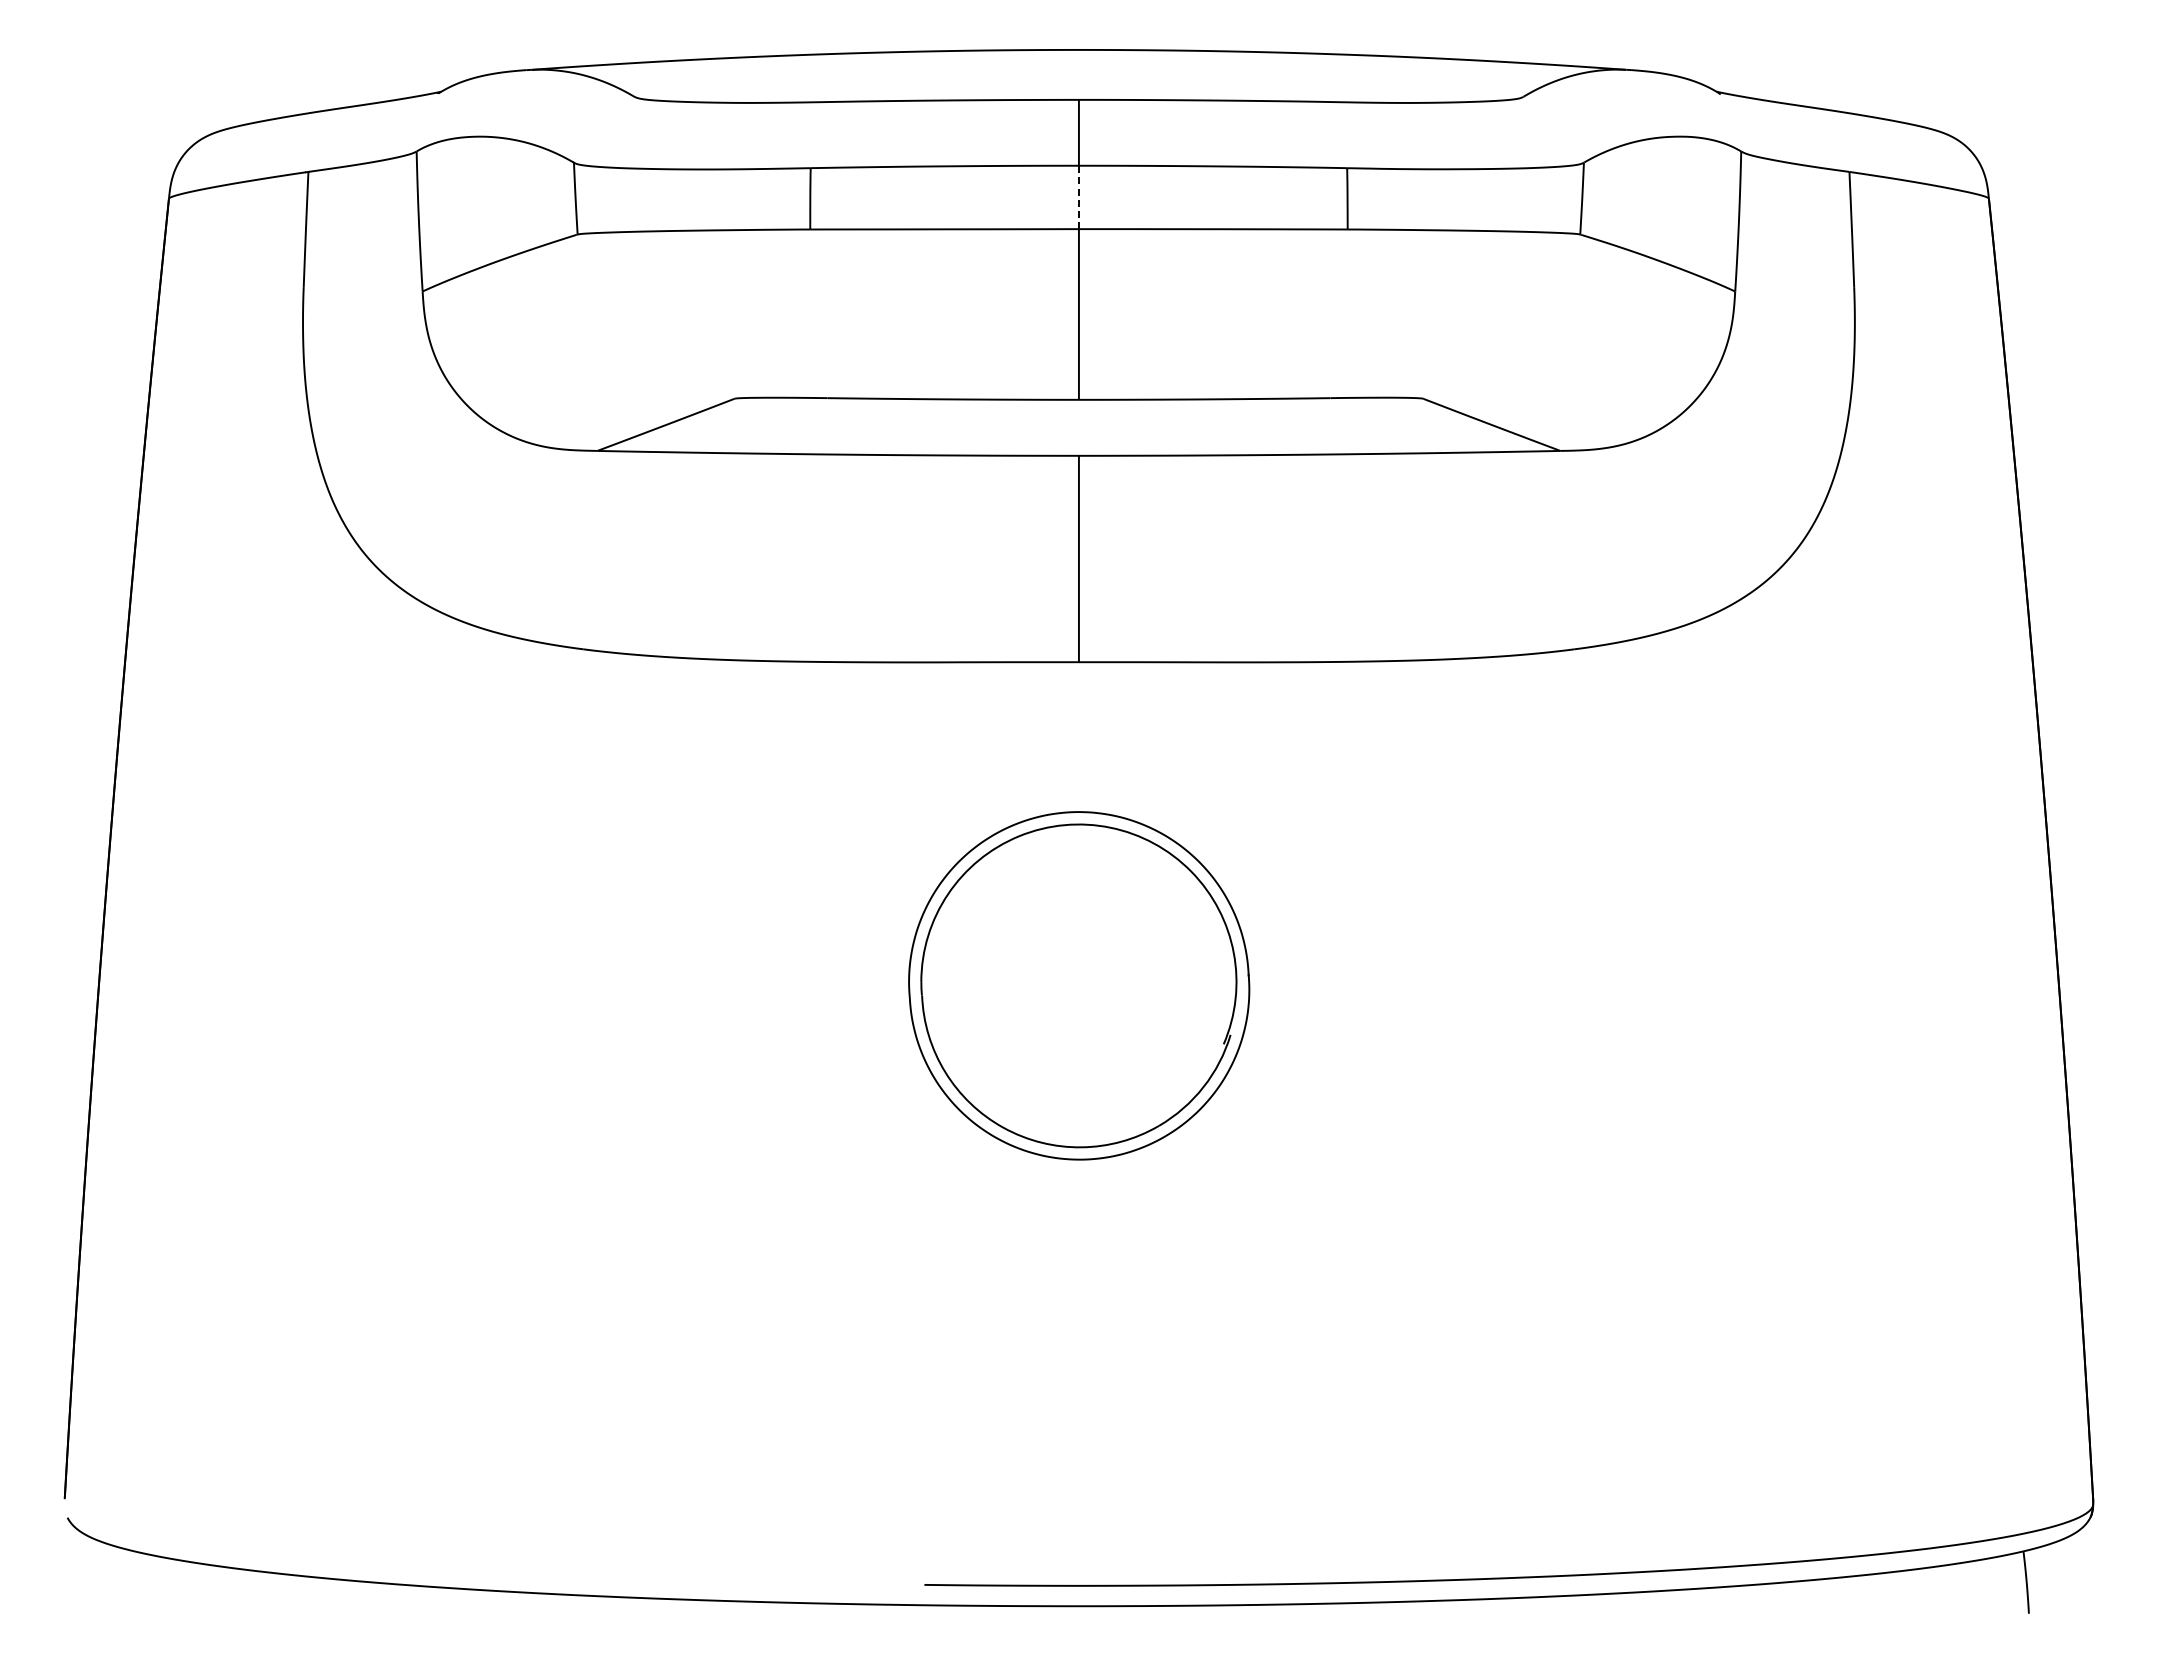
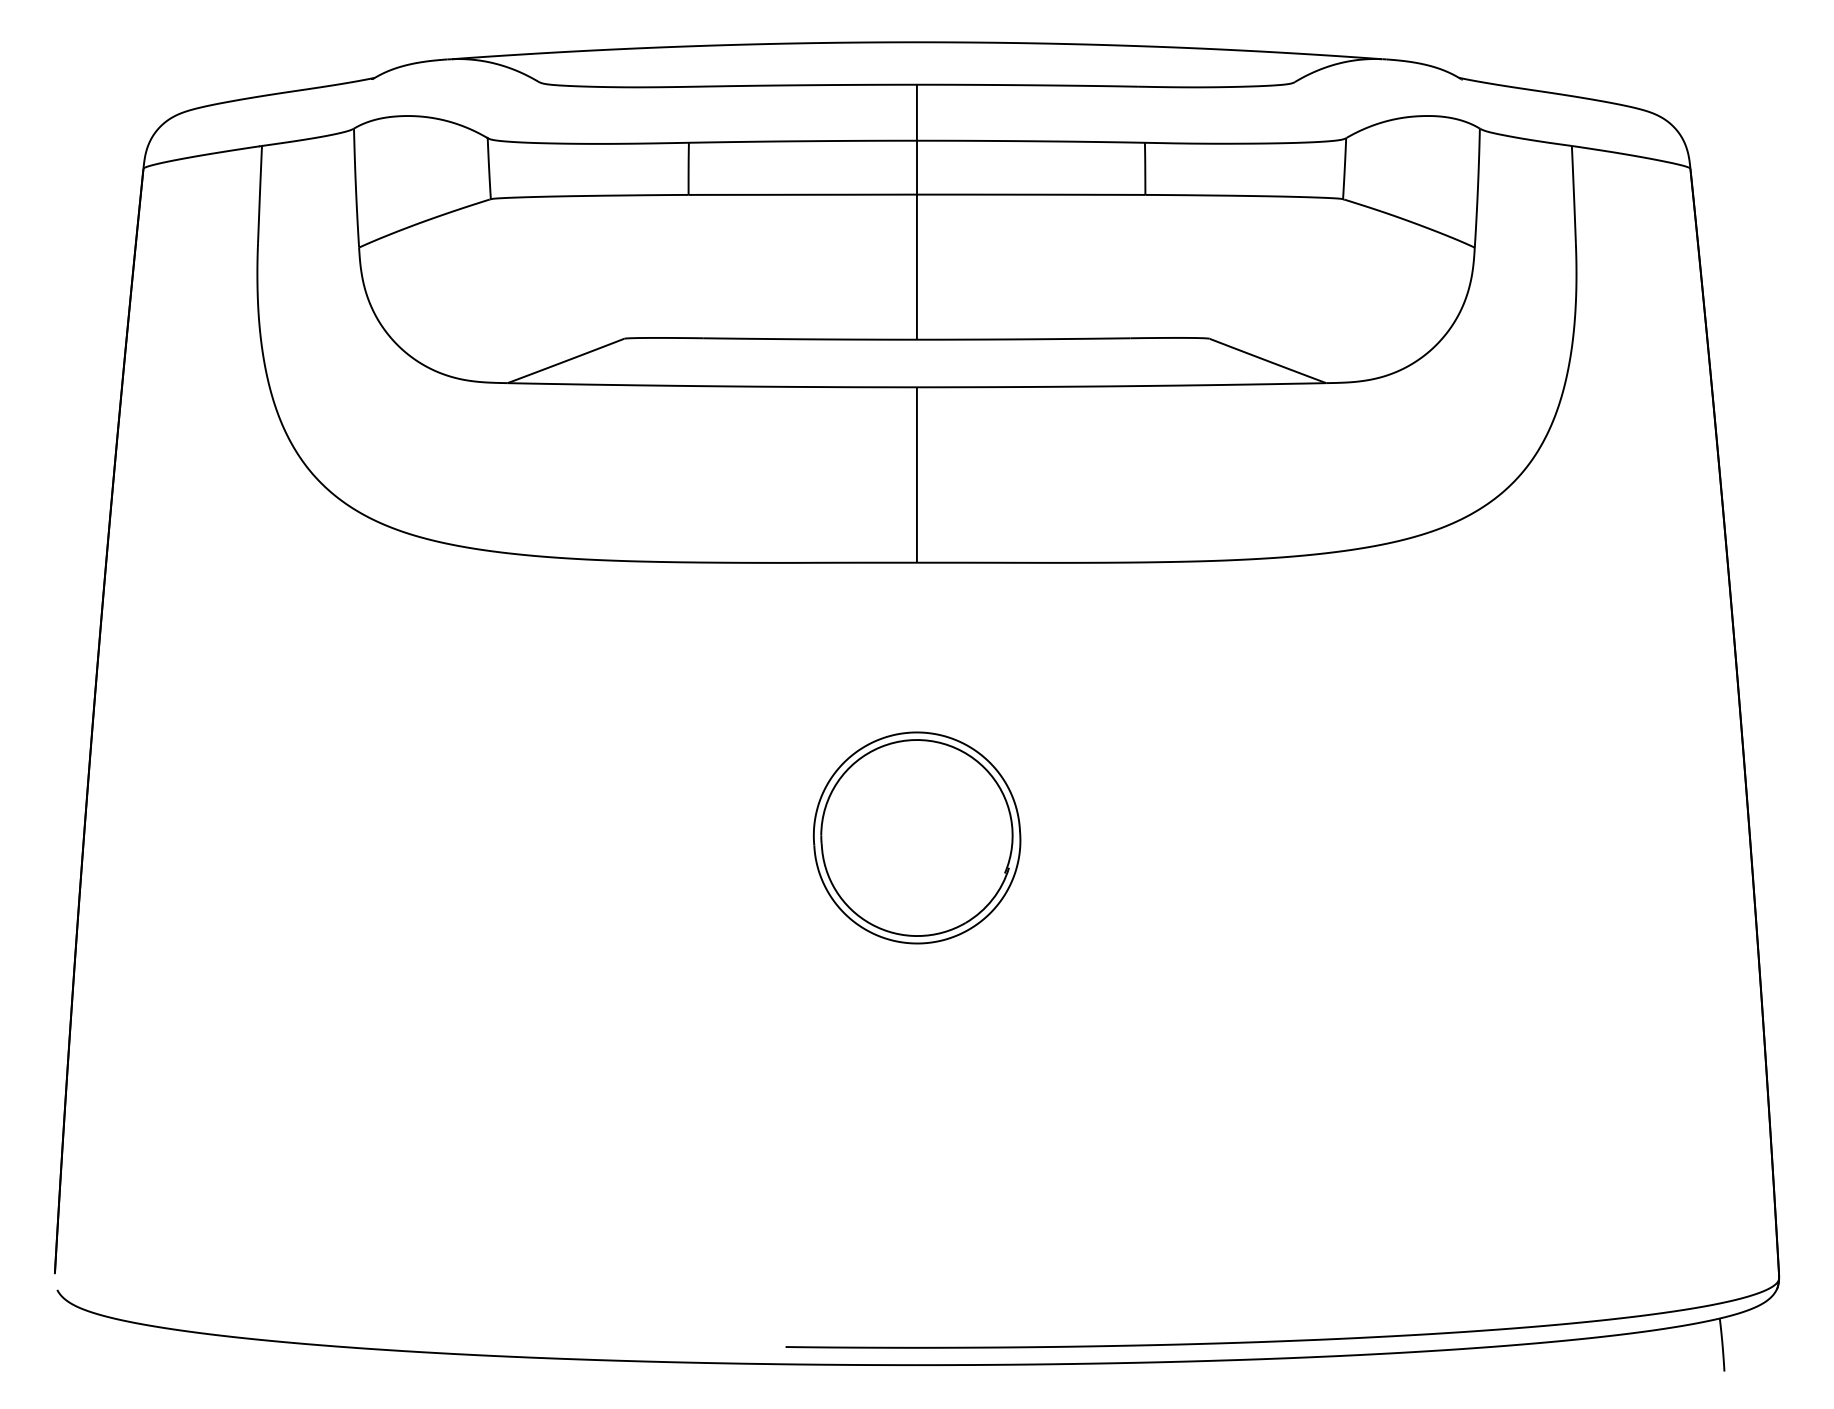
line: (1078, 197) -> (916, 167), dashed -> solid
part: (1078, 986) -> (916, 838), size x0.71

